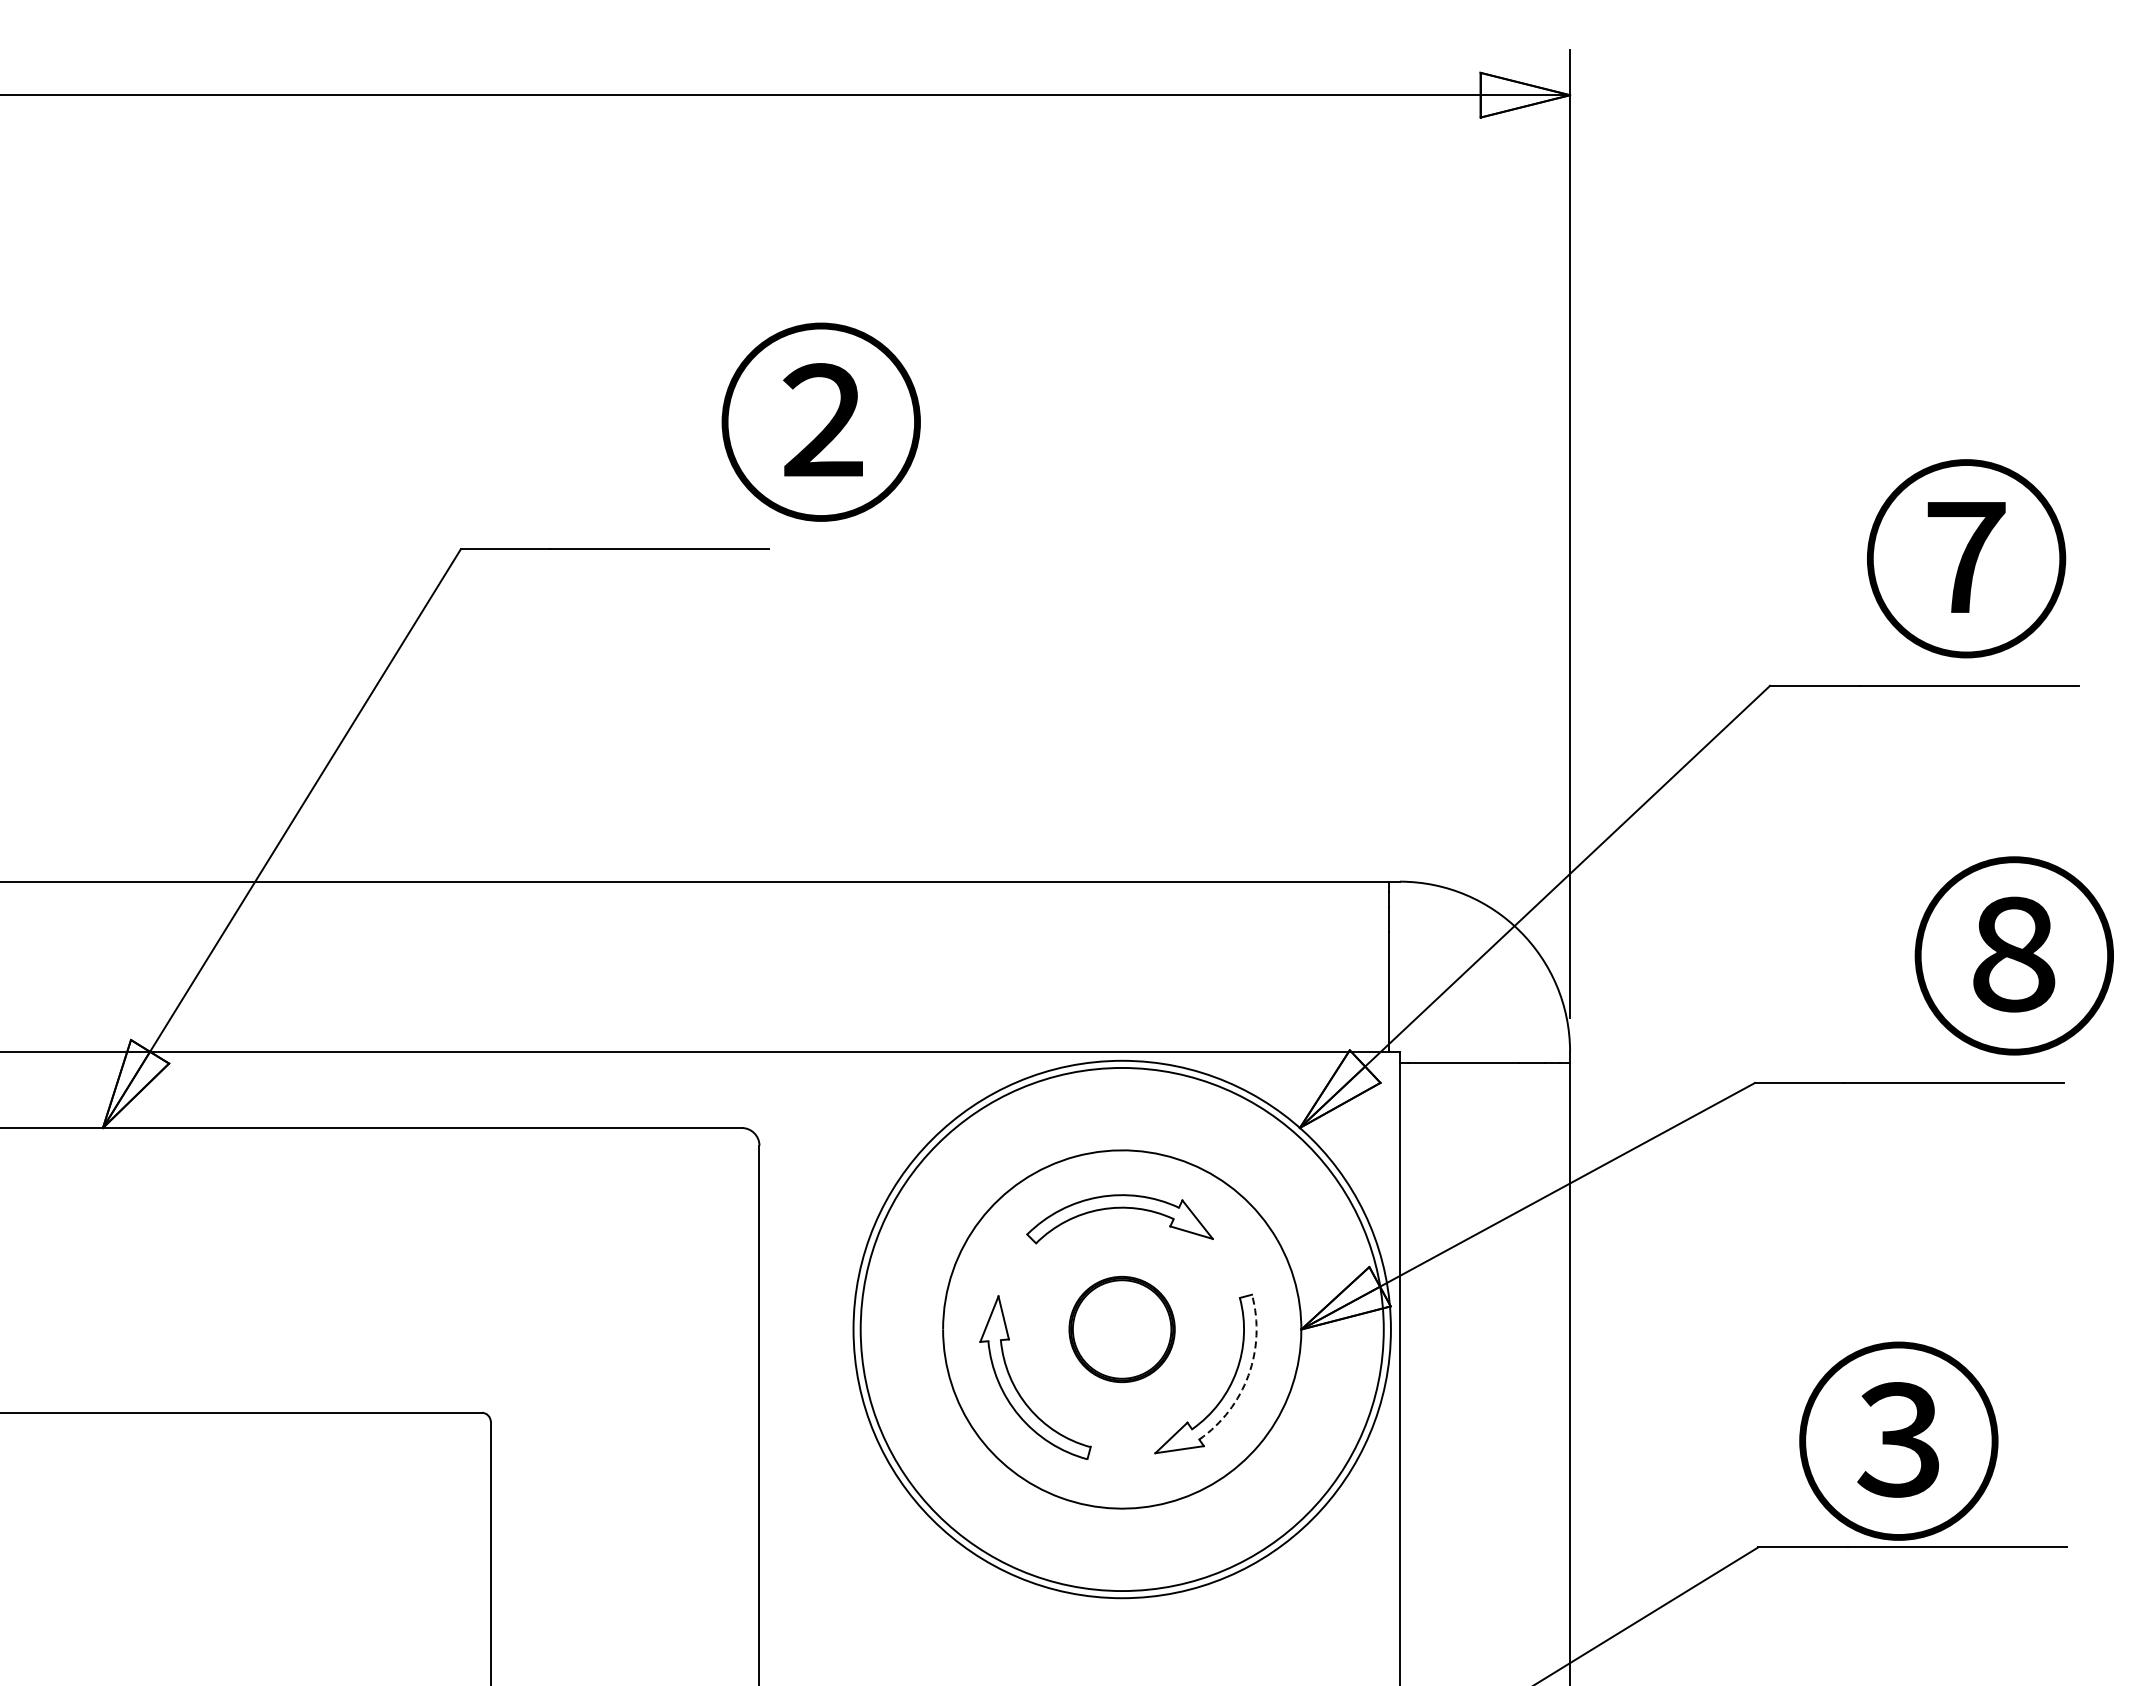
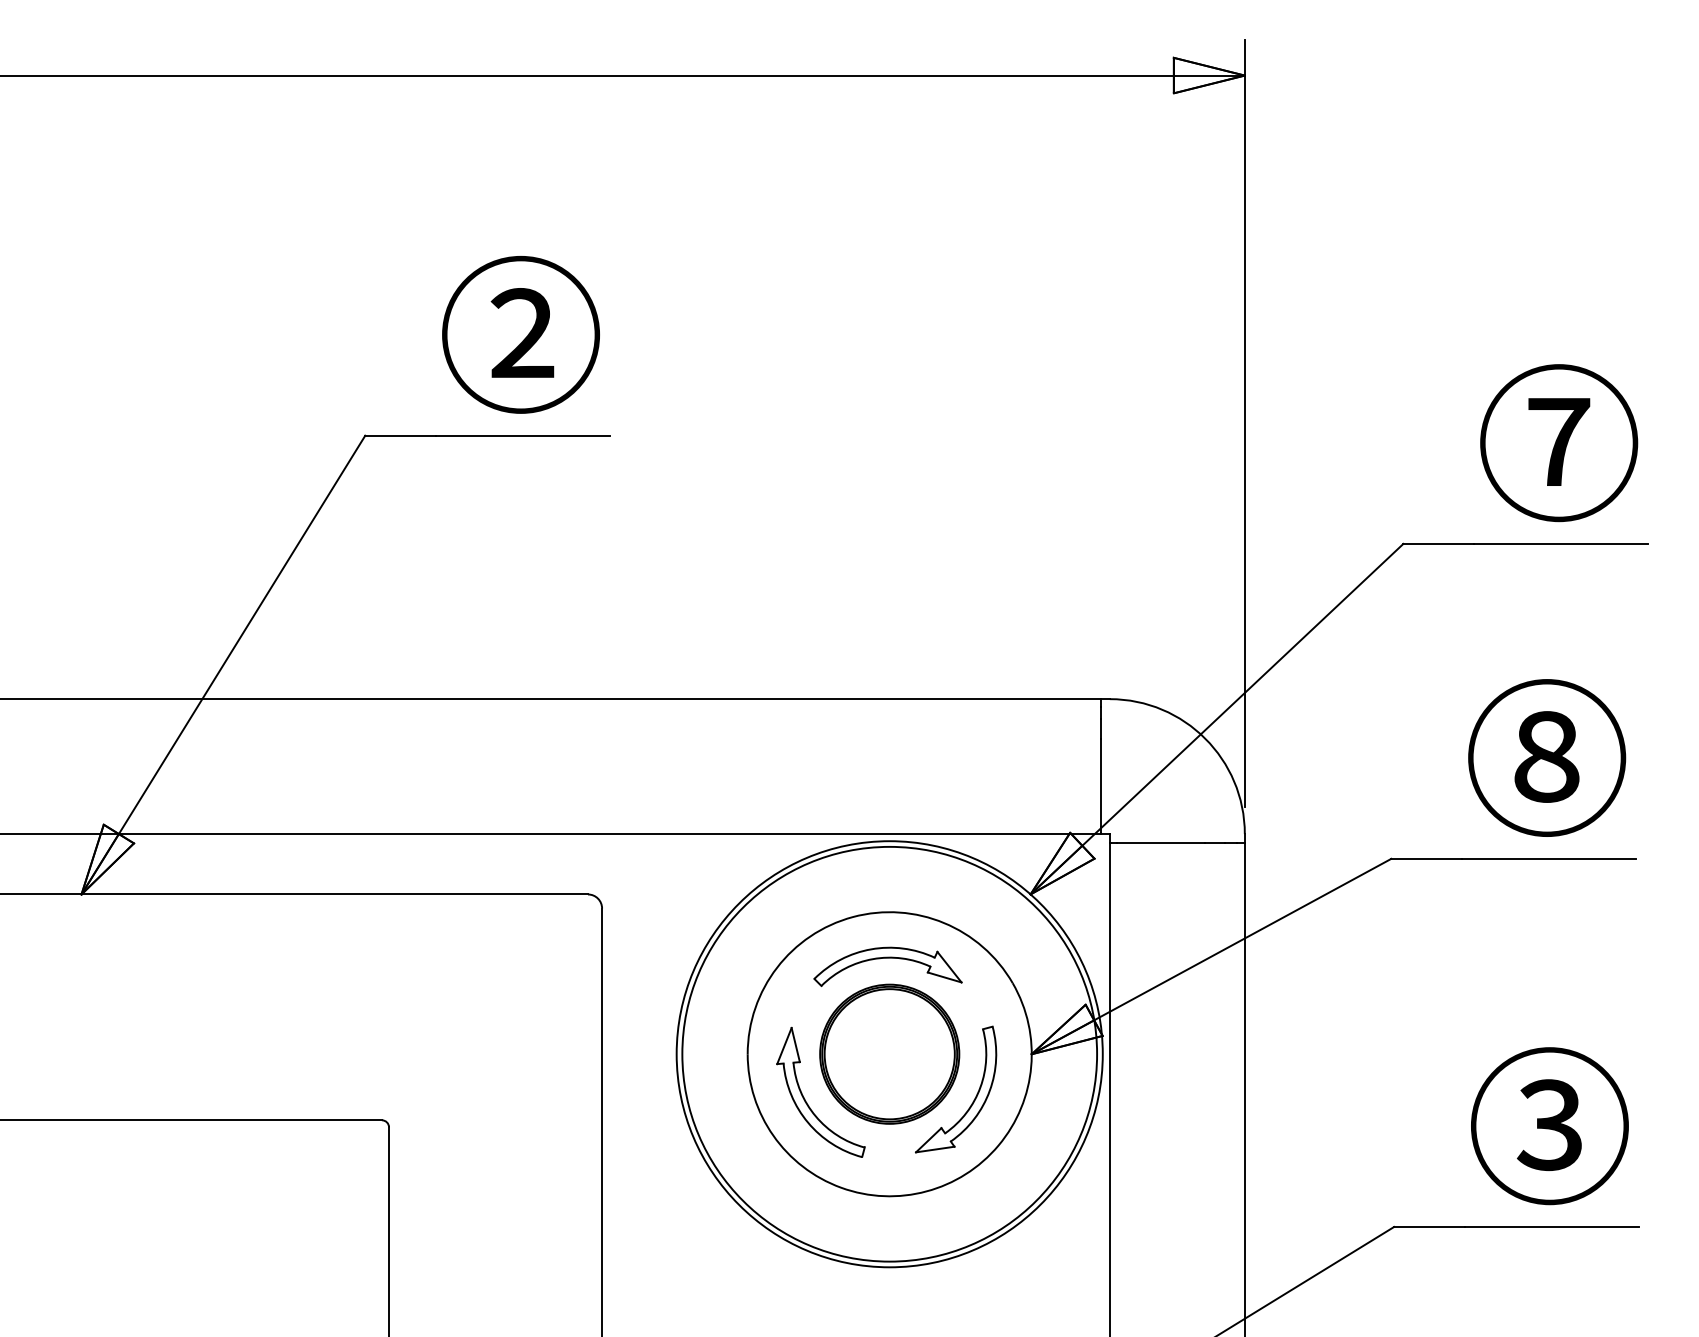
text: (820, 421) -> (520, 334), moved
text: (2013, 955) -> (1546, 757), moved
part: (1121, 1329) -> (889, 1054), size x1.67
arc: (1248, 1375) -> (989, 1090), dashed -> solid
text: (1898, 1440) -> (1549, 1125), moved

